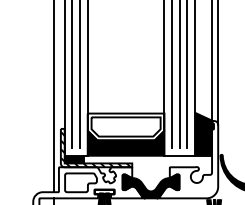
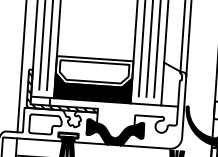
fill: (204, 133) -> (172, 83), removed
fill: (73, 159) -> (39, 100), removed

